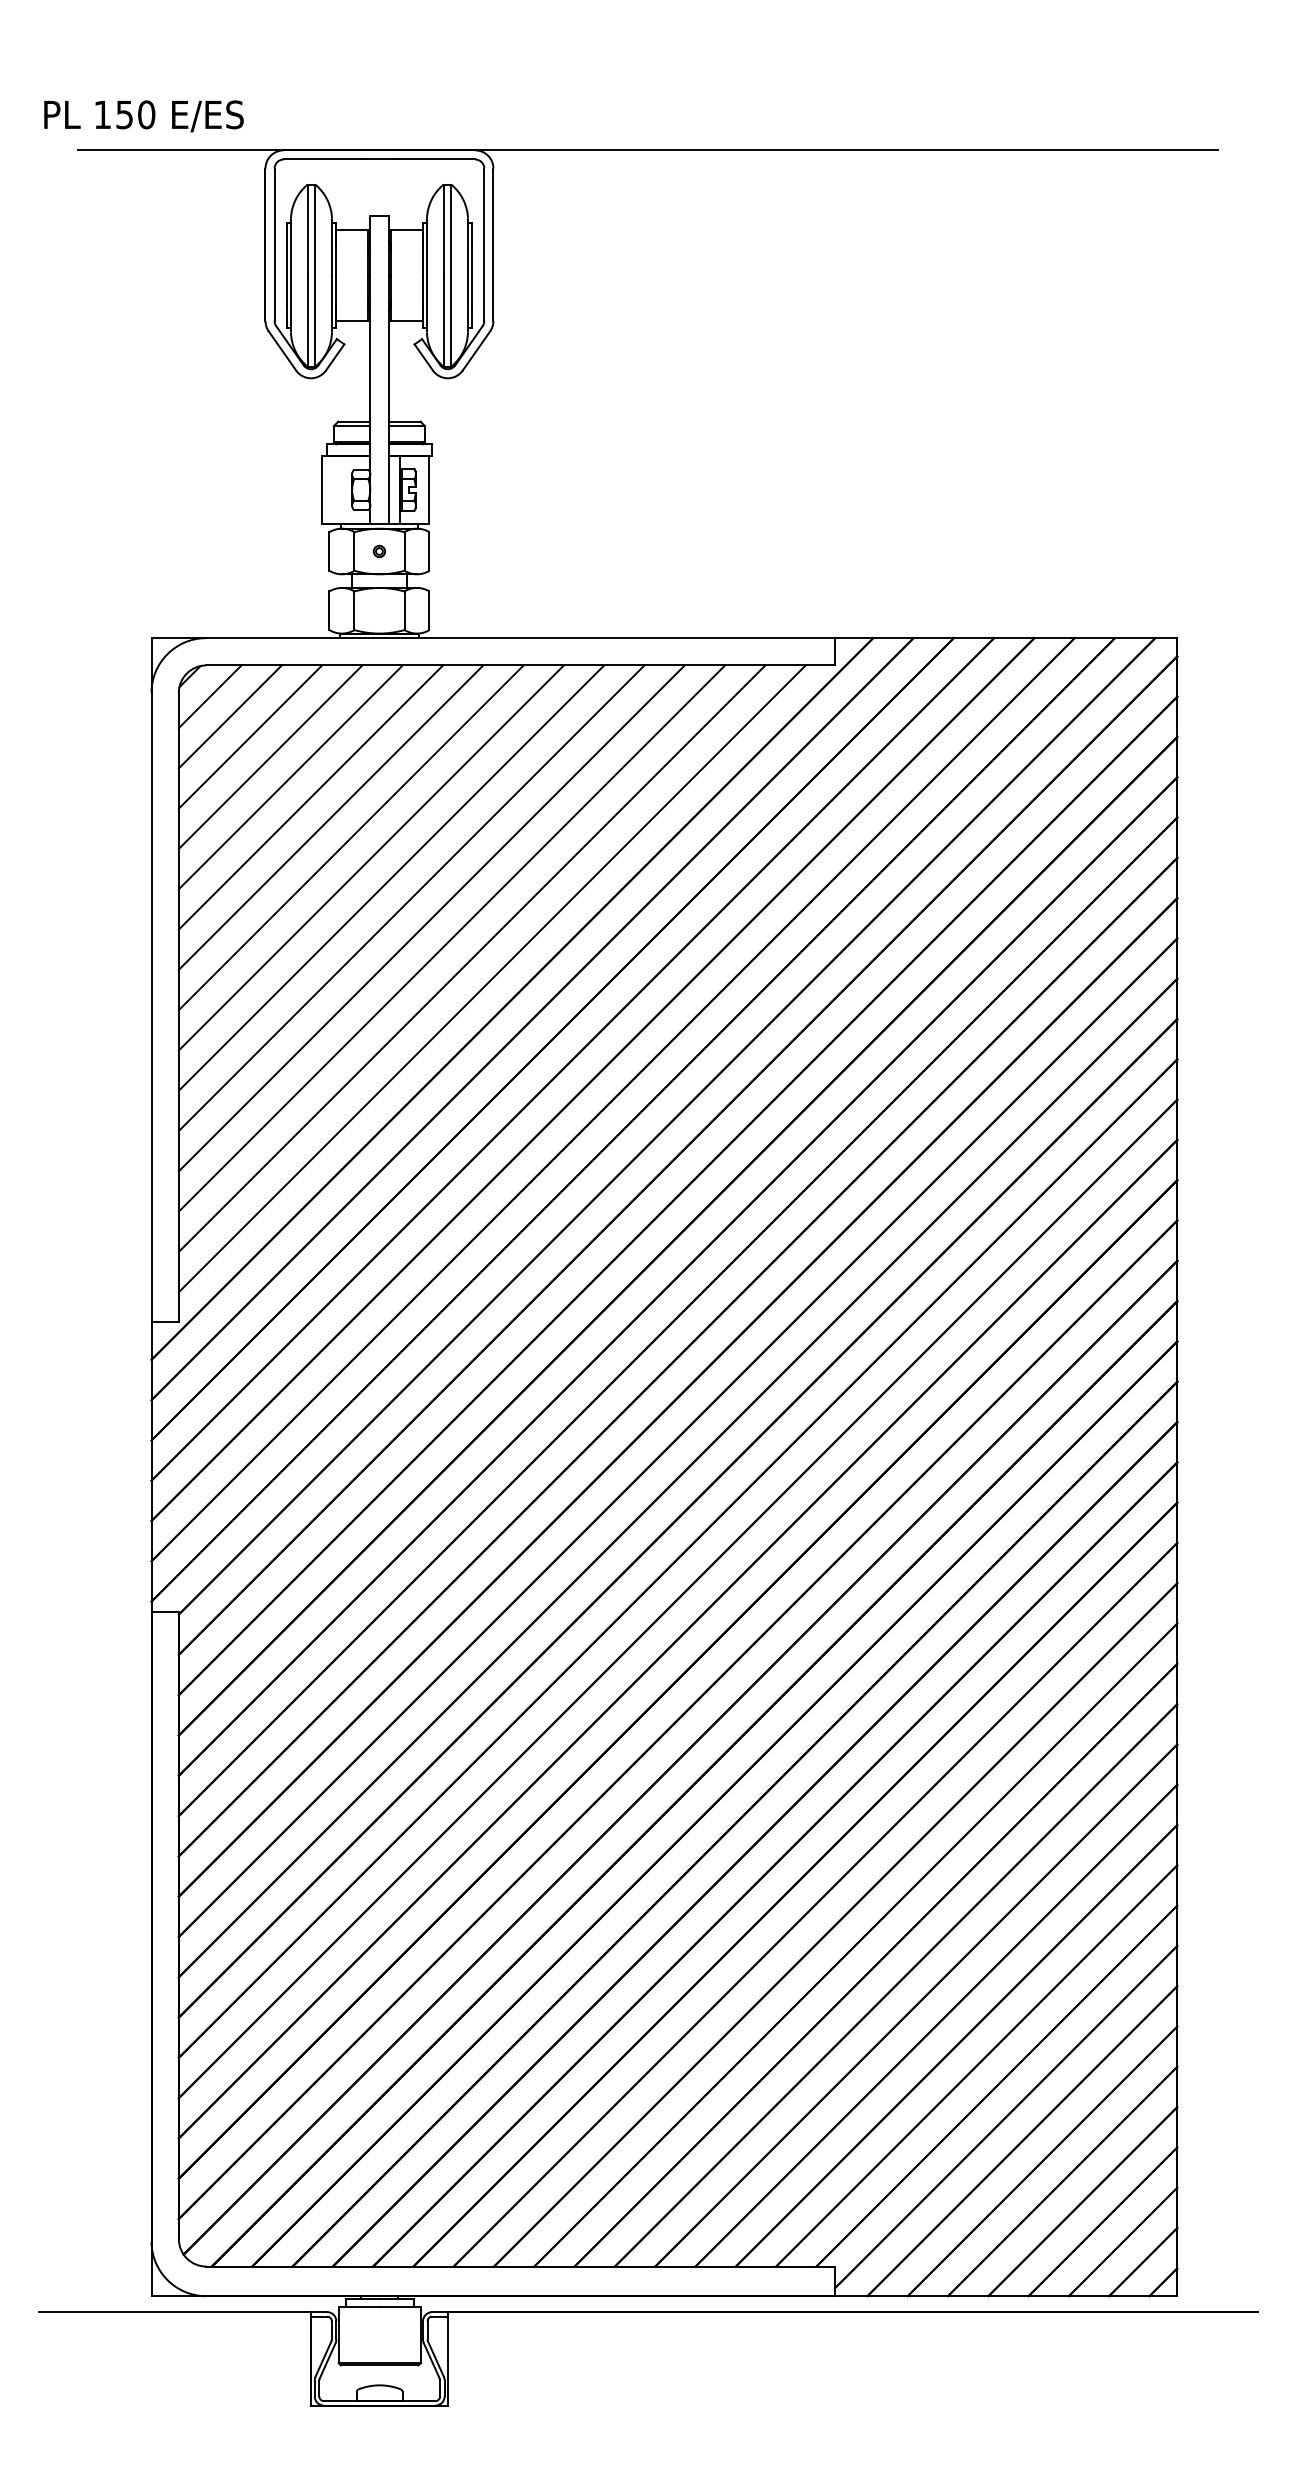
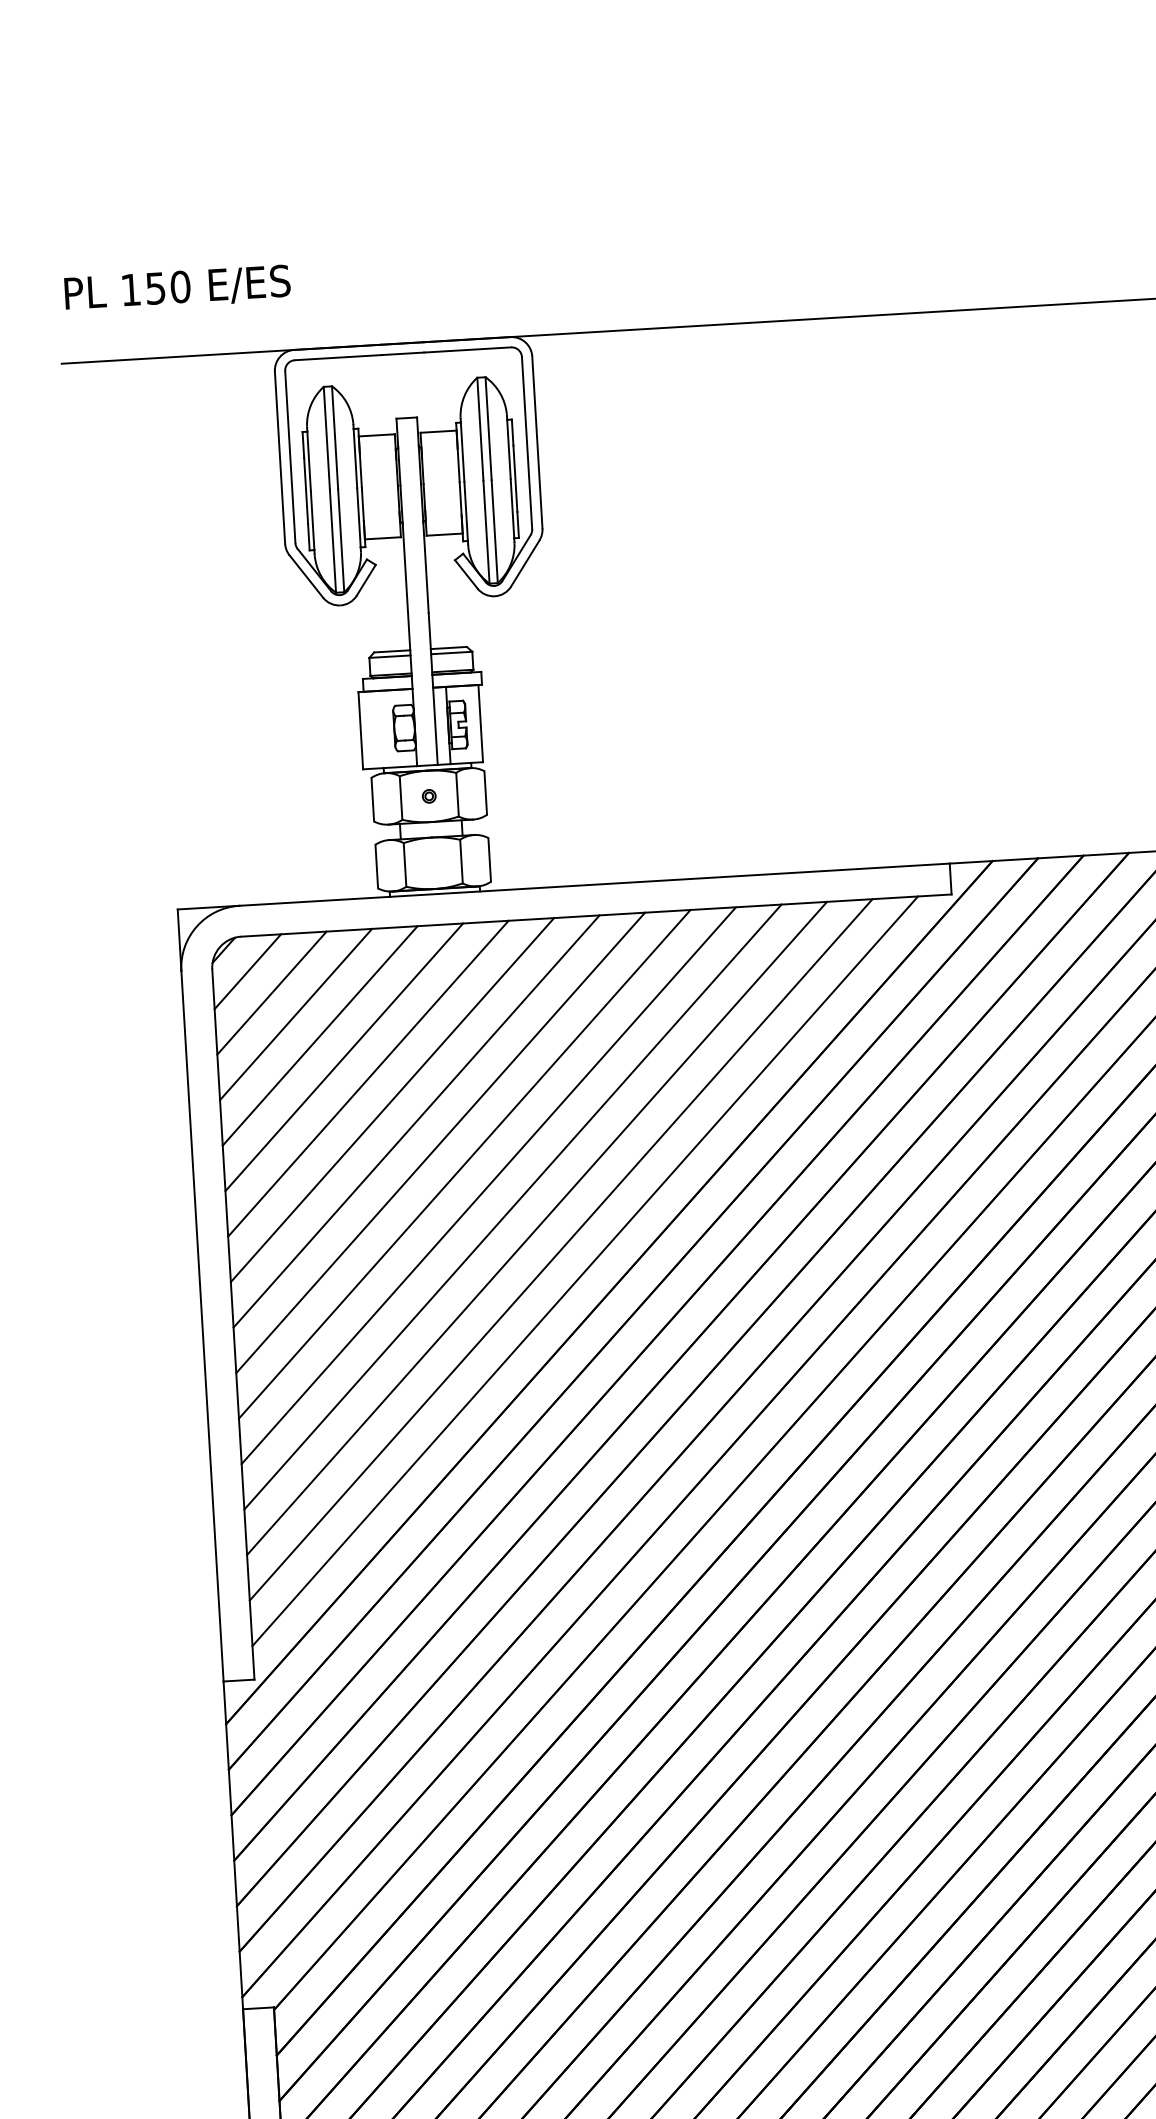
text: (143, 116) -> (177, 289), moved

